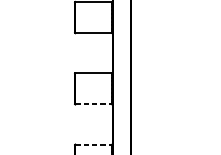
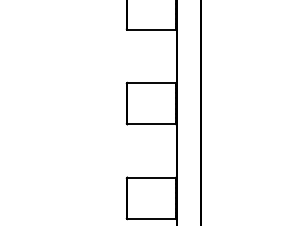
line: (94, 104) -> (152, 124), dashed -> solid
line: (94, 144) -> (152, 177), dashed -> solid

